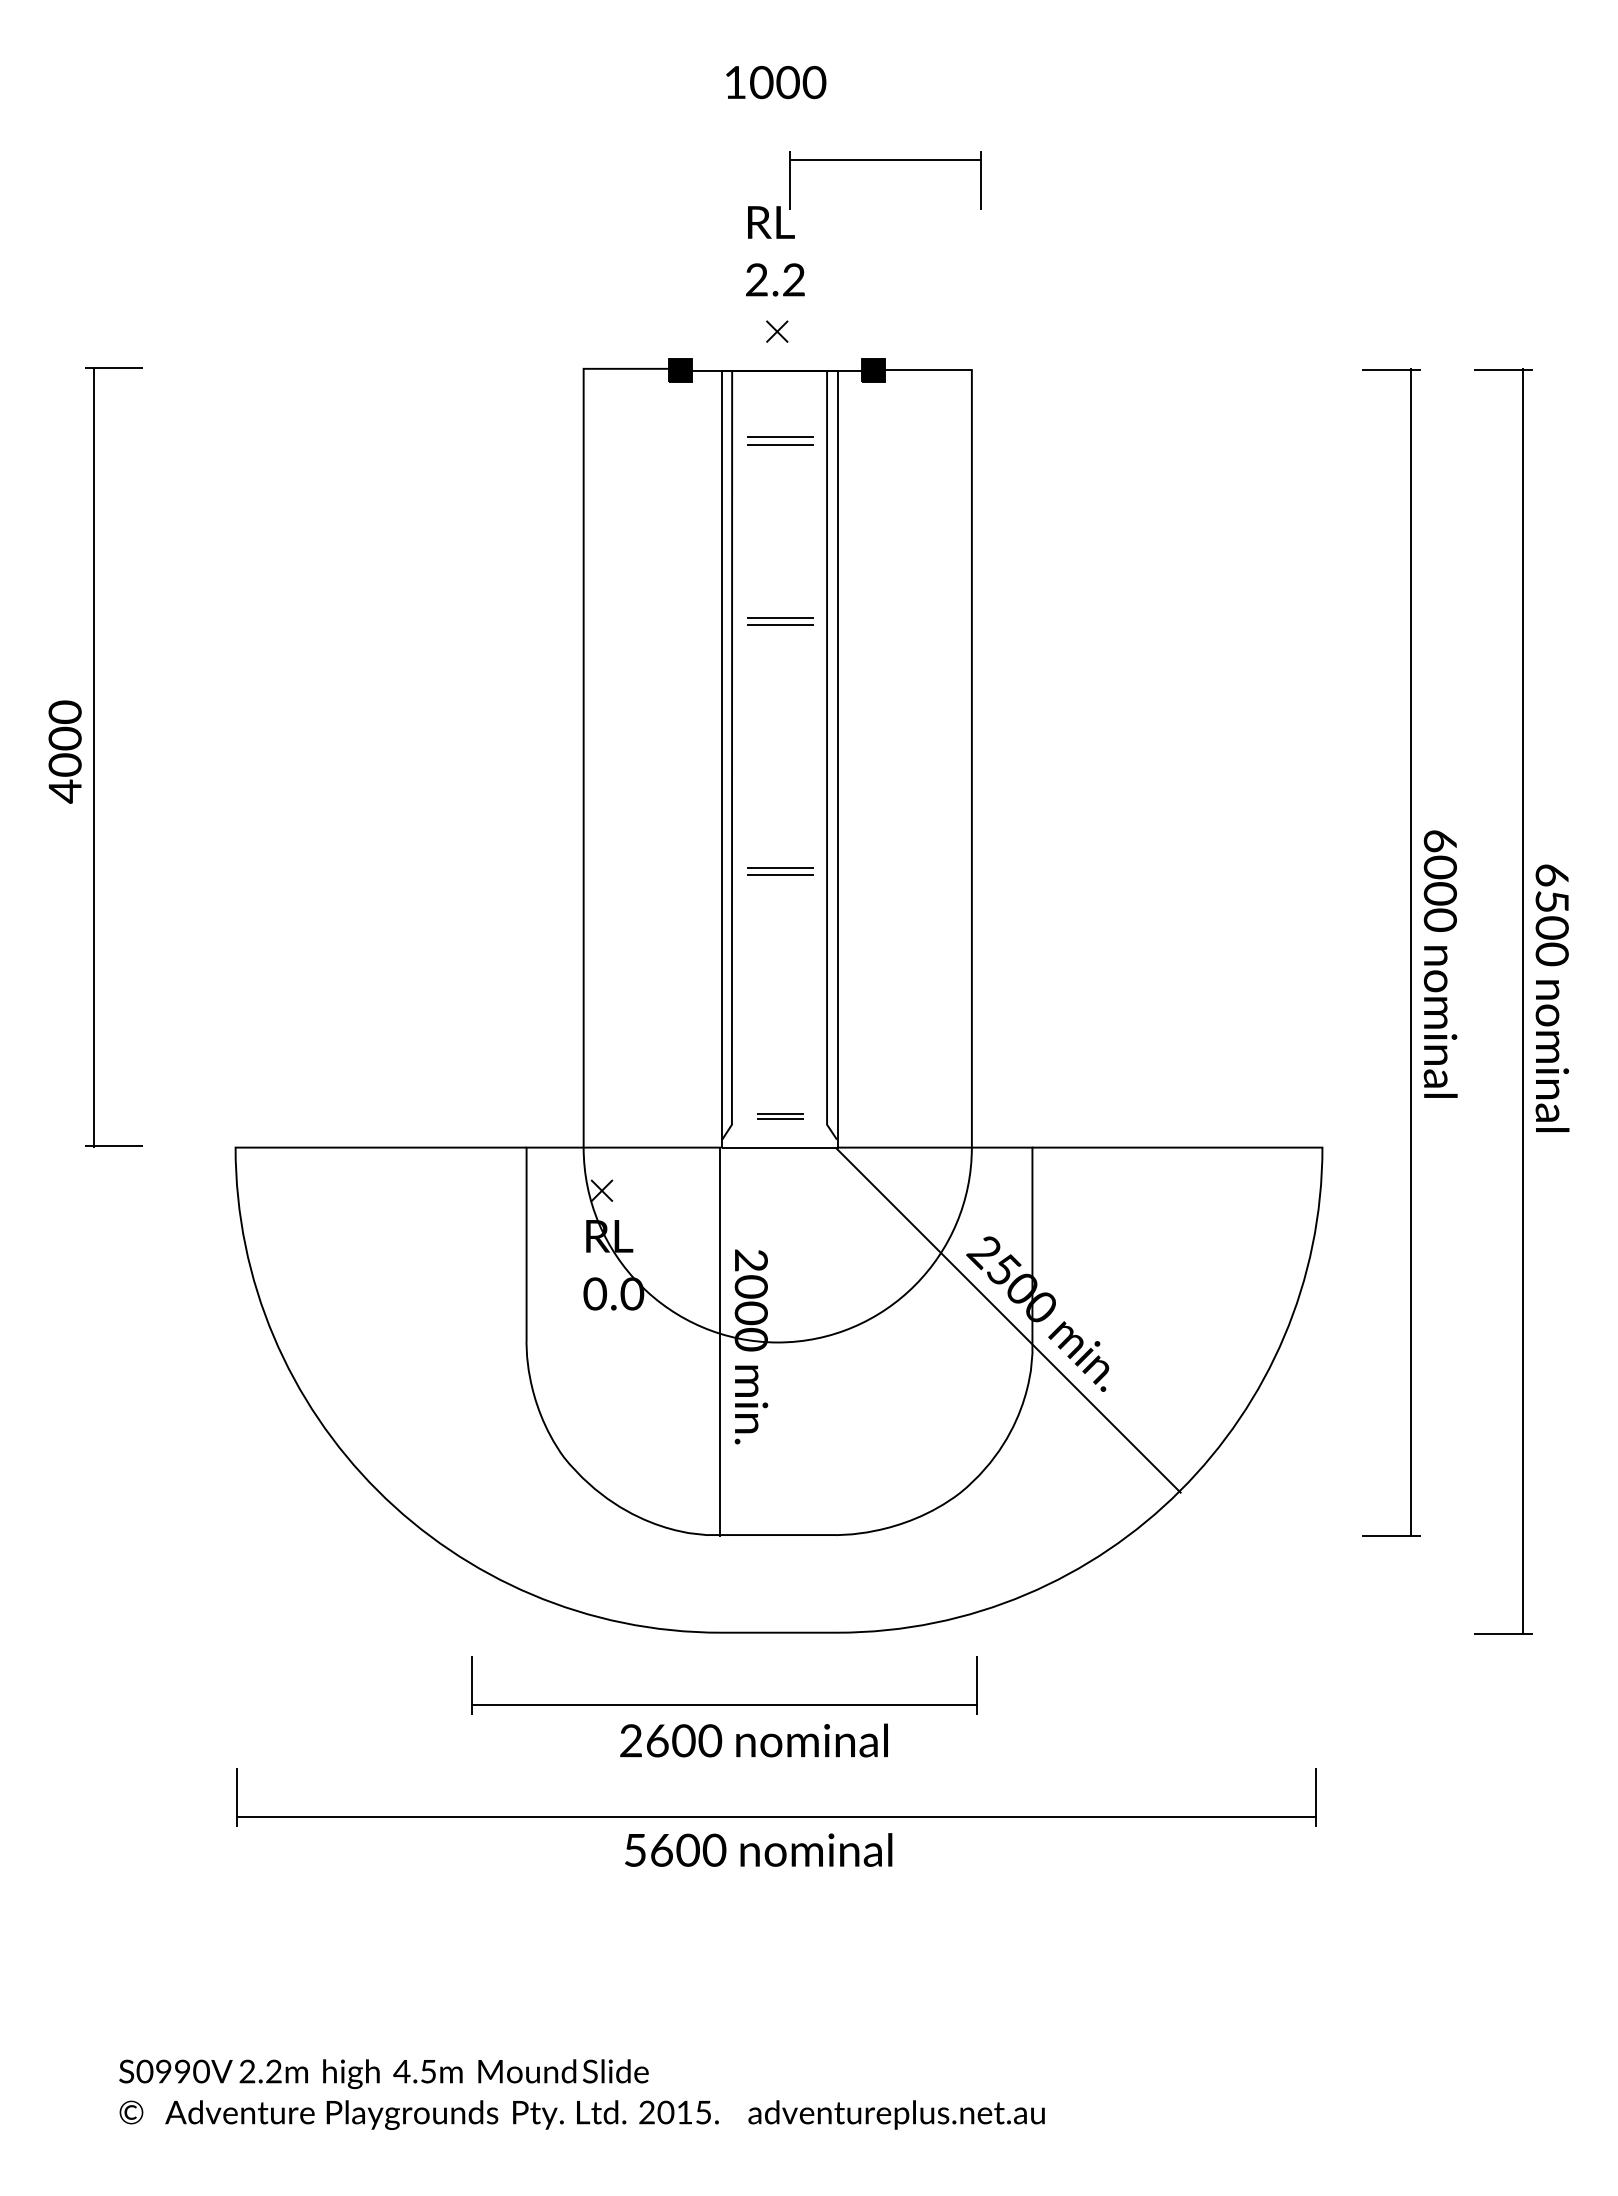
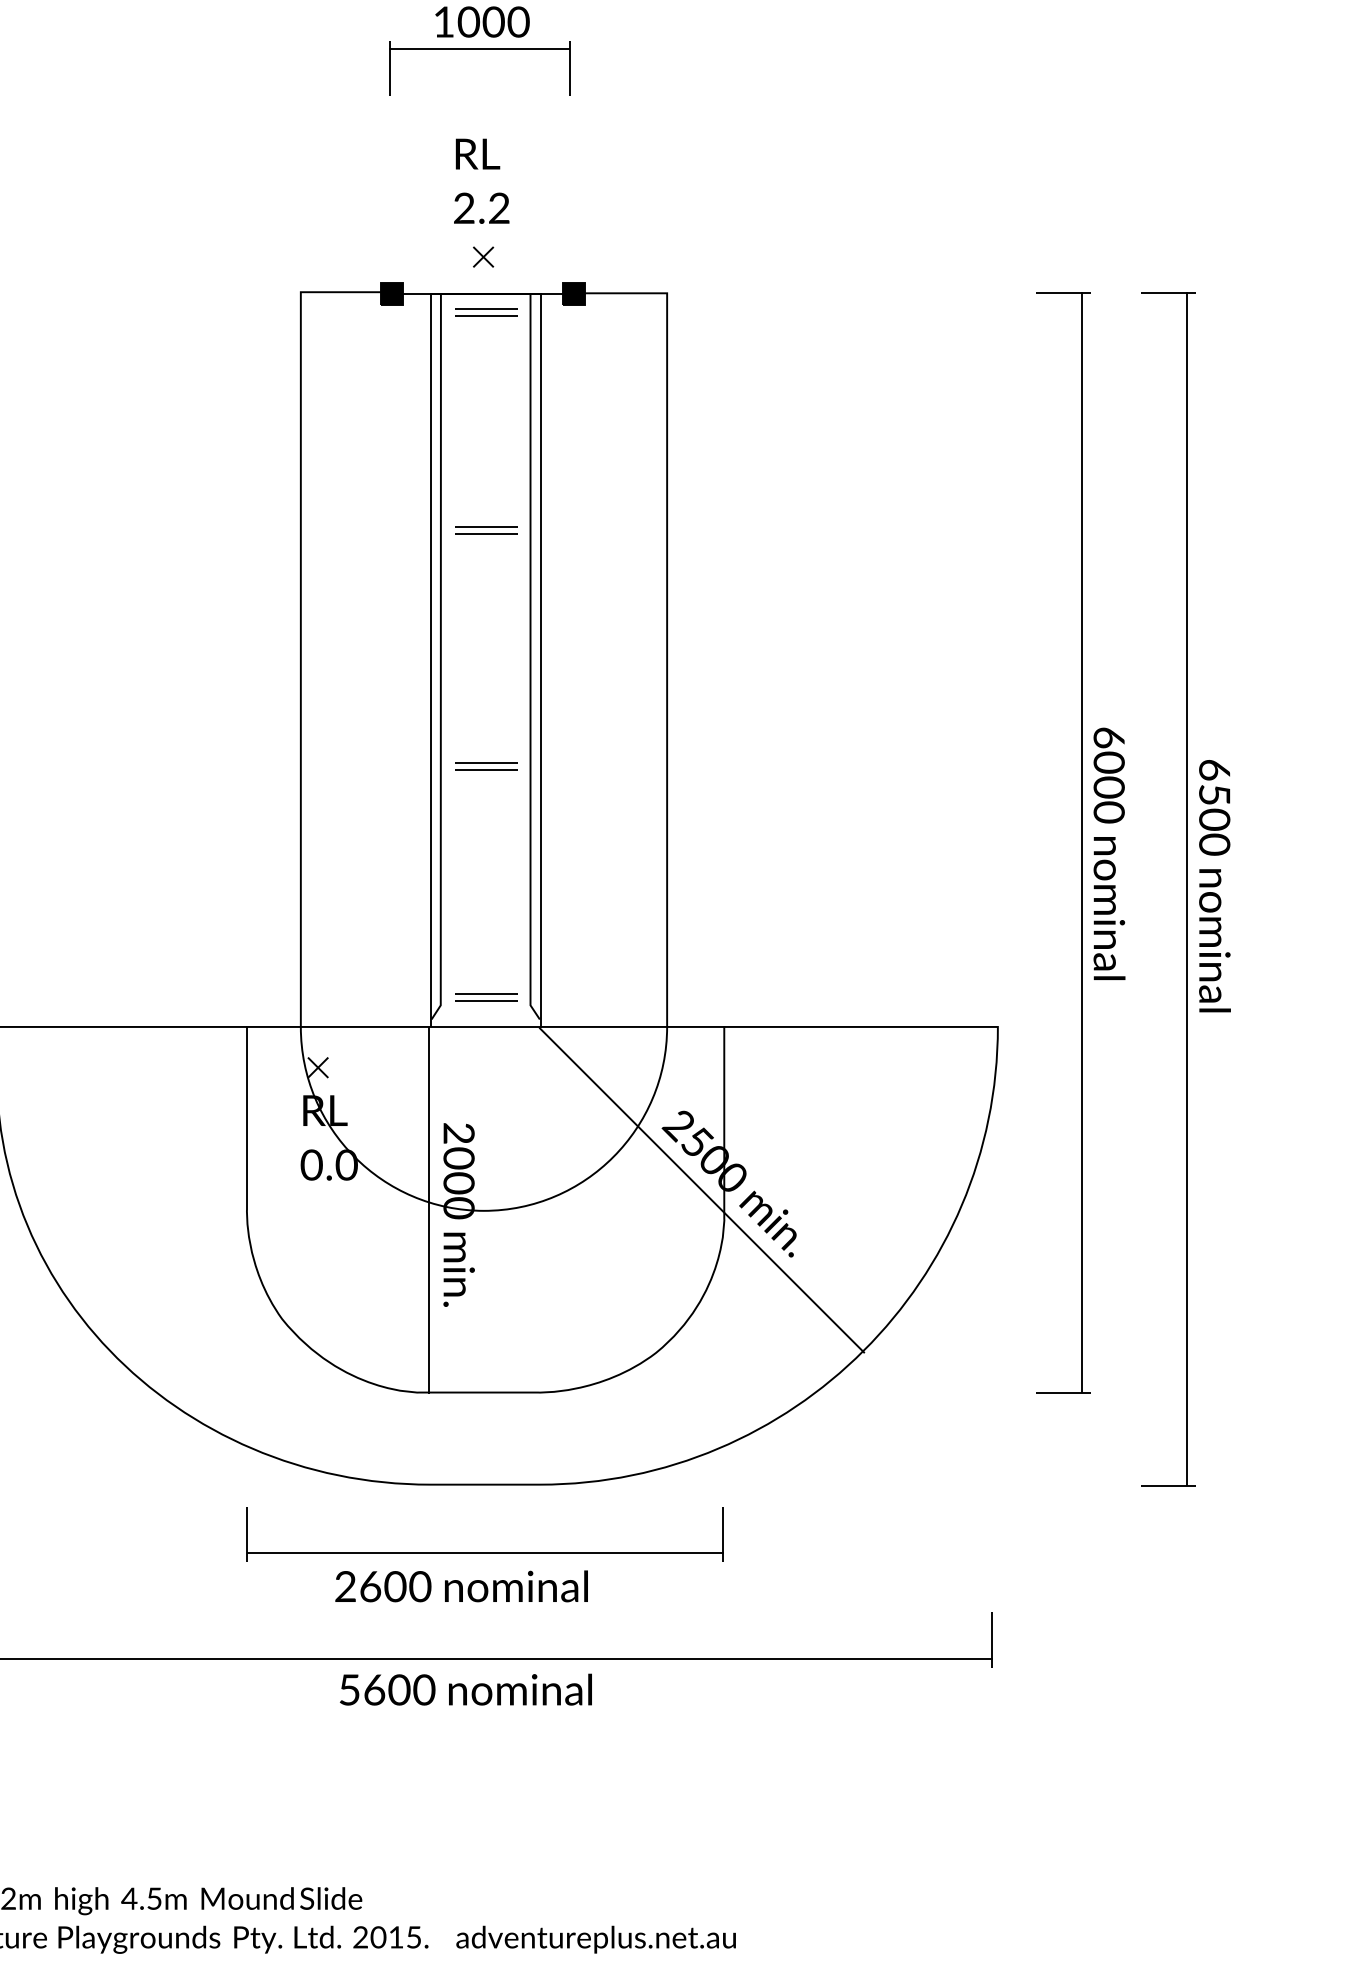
part: (885, 160) -> (479, 49), moved
part: (780, 440) -> (486, 311), moved
part: (780, 1115) -> (486, 996), size x1.43
part: (724, 1704) -> (484, 1552), moved

